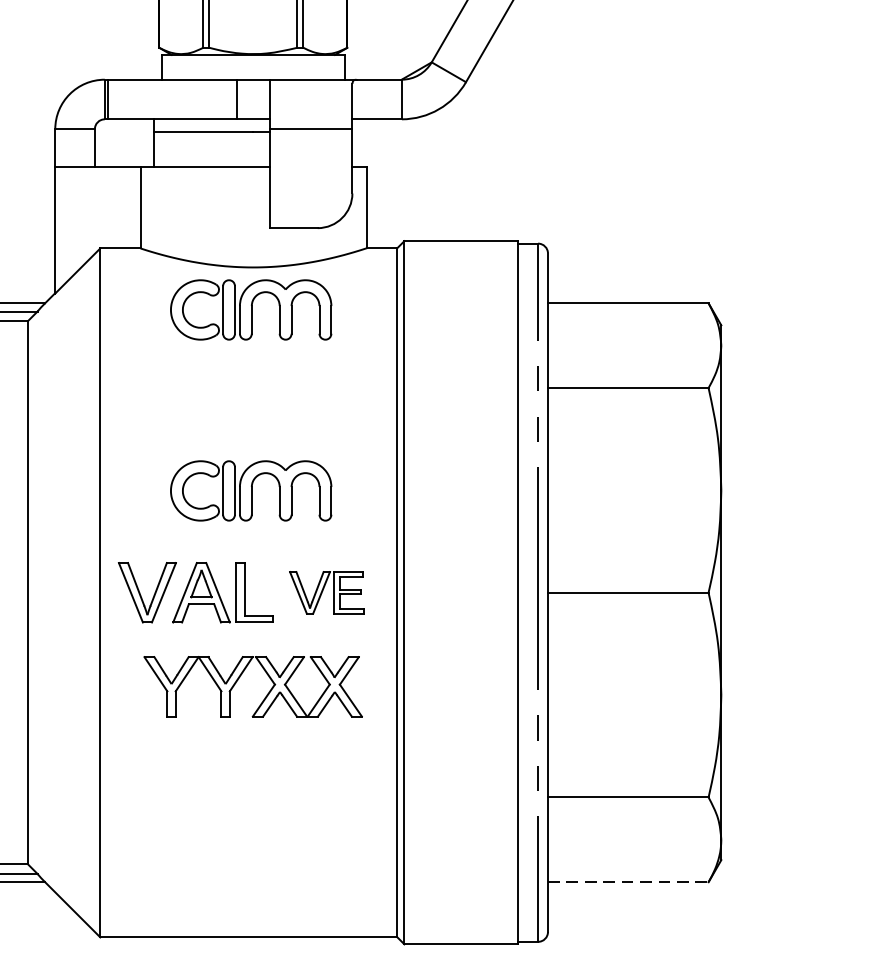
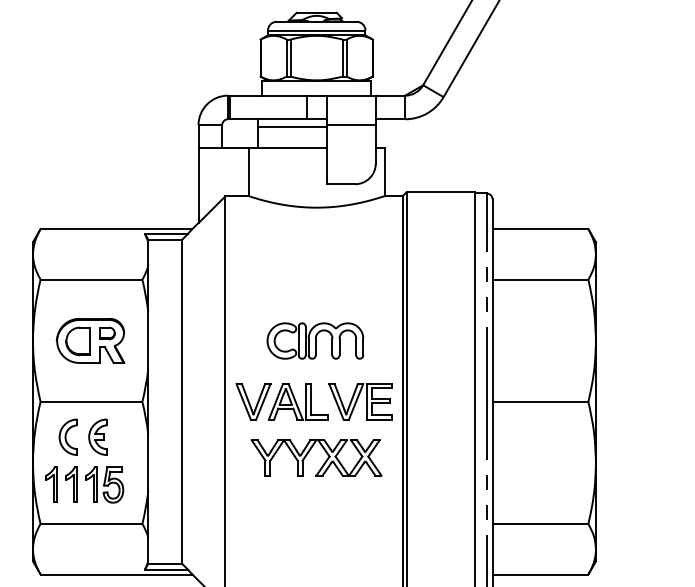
part: (251, 309) -> (315, 232), removed
part: (326, 592) -> (360, 401), size x1.43
line: (628, 882) -> (540, 574), dashed -> solid

